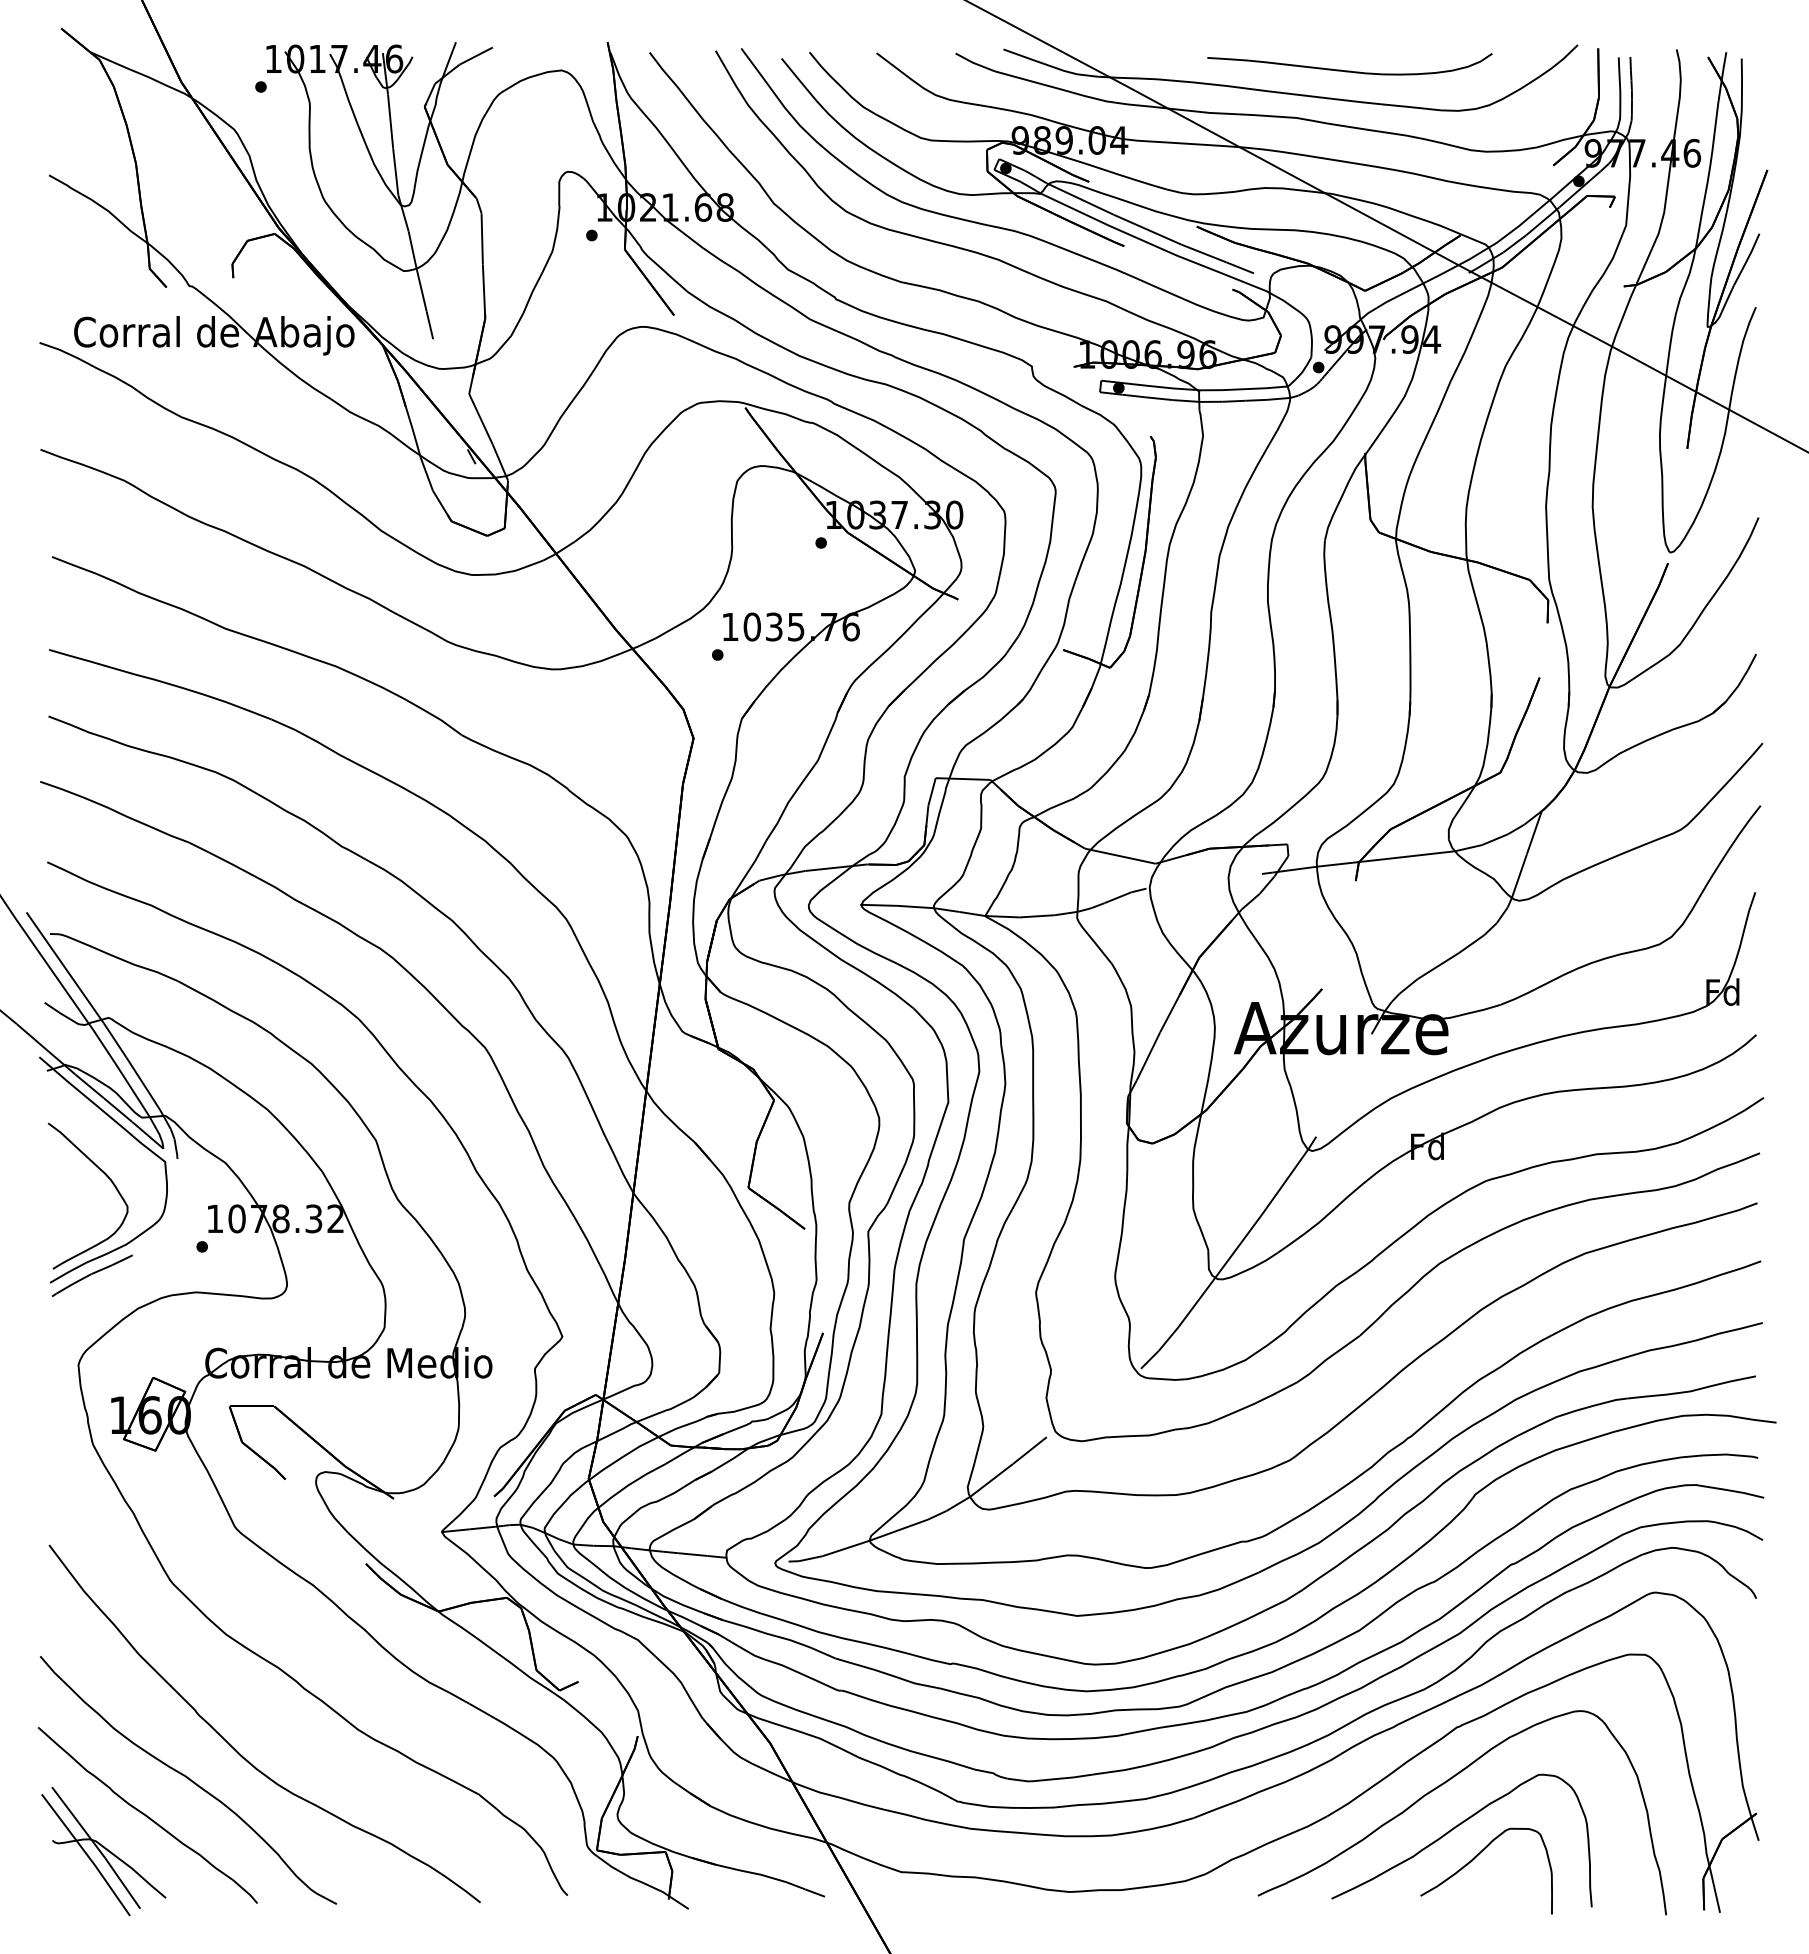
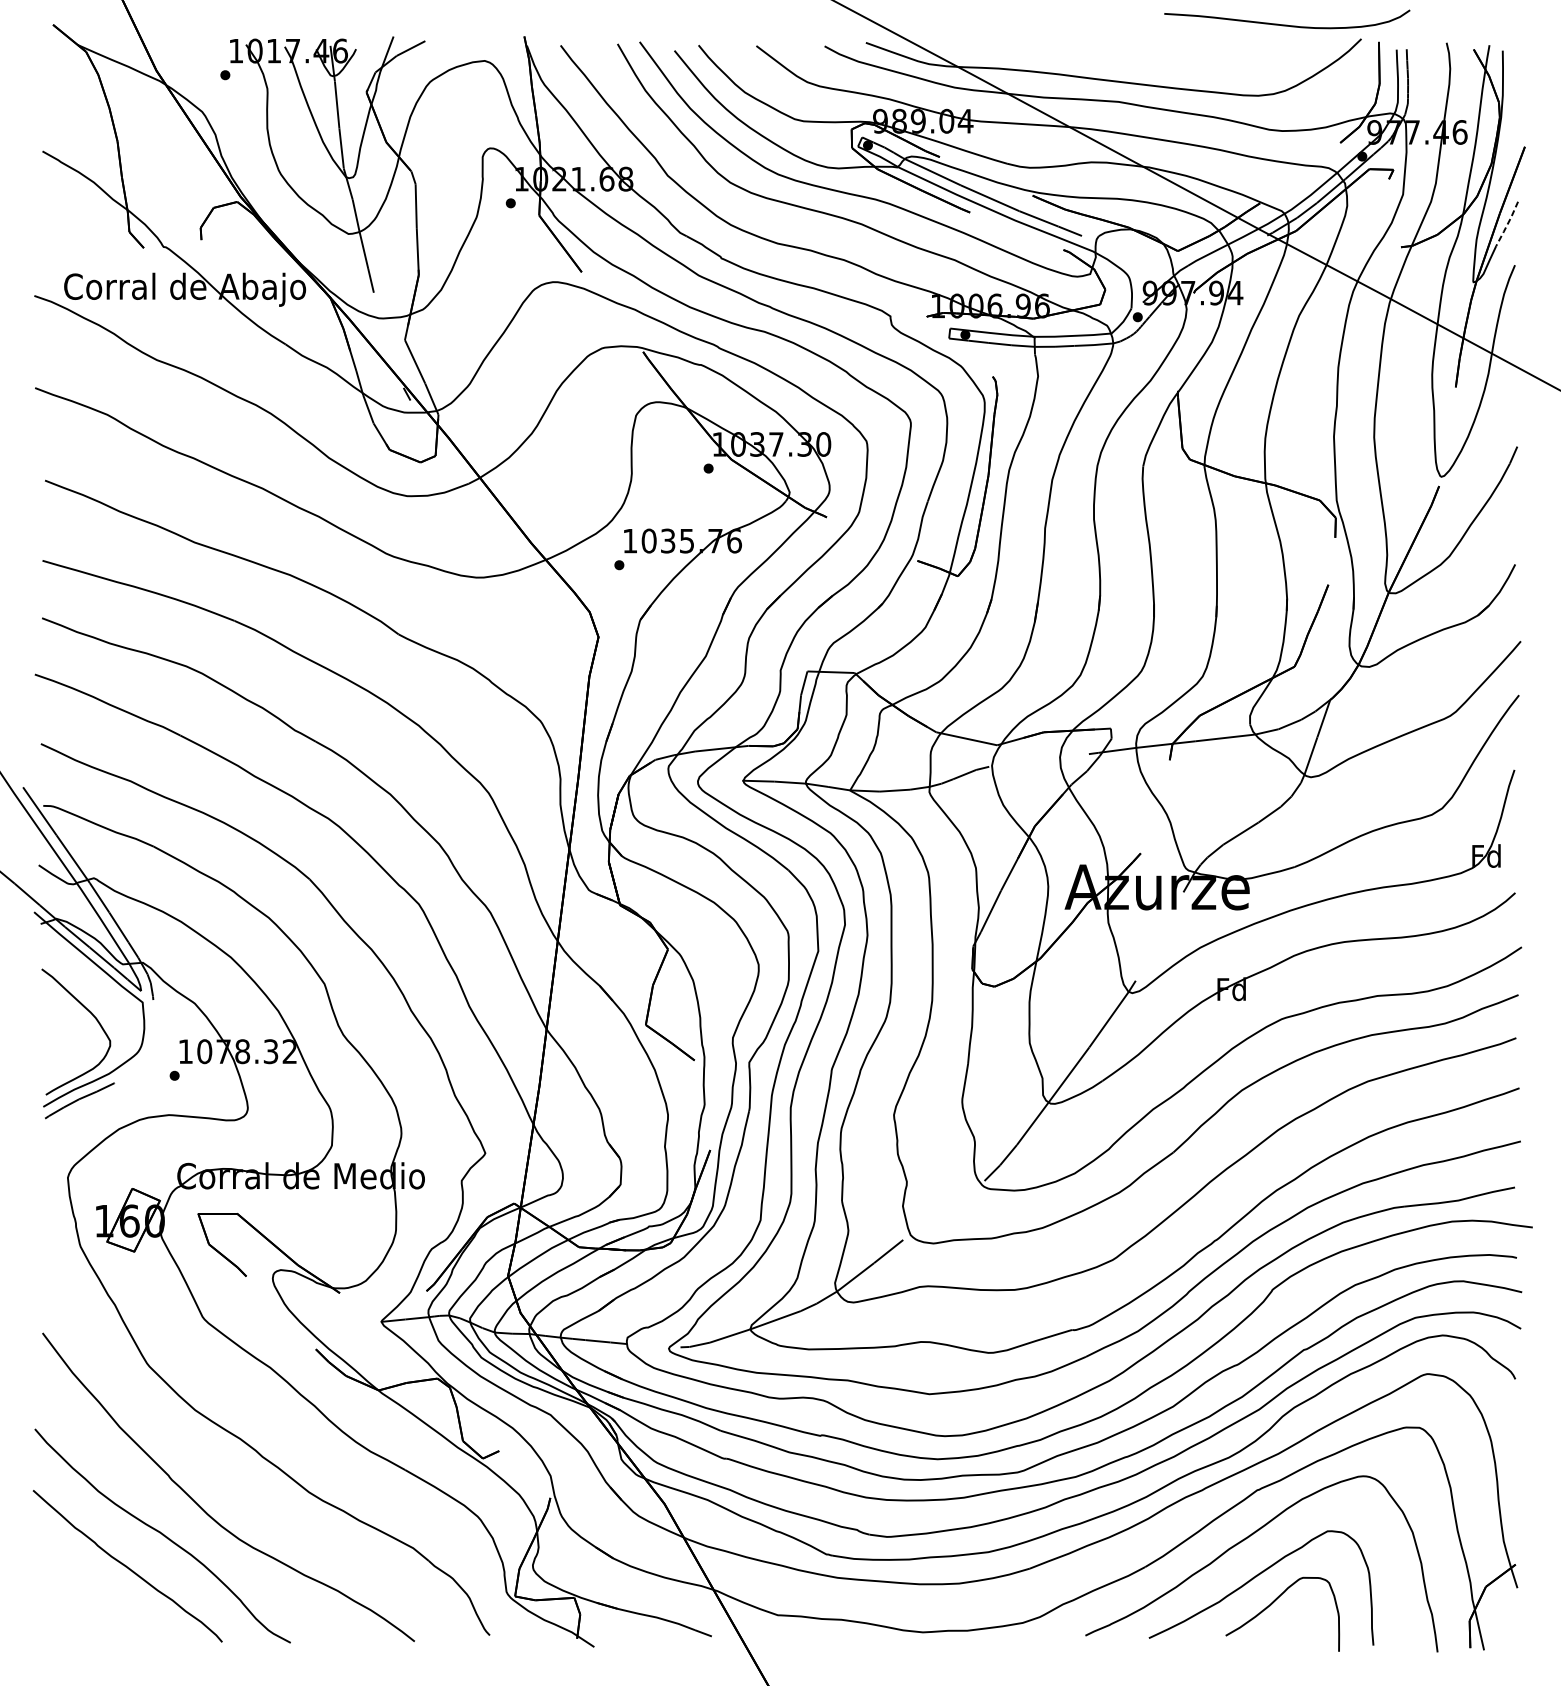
curve: (1349, 70) -> (1286, 24), moved
line: (1747, 259) -> (1507, 224), solid -> dashed
part: (103, 1851) -> (89, 1597), removed

